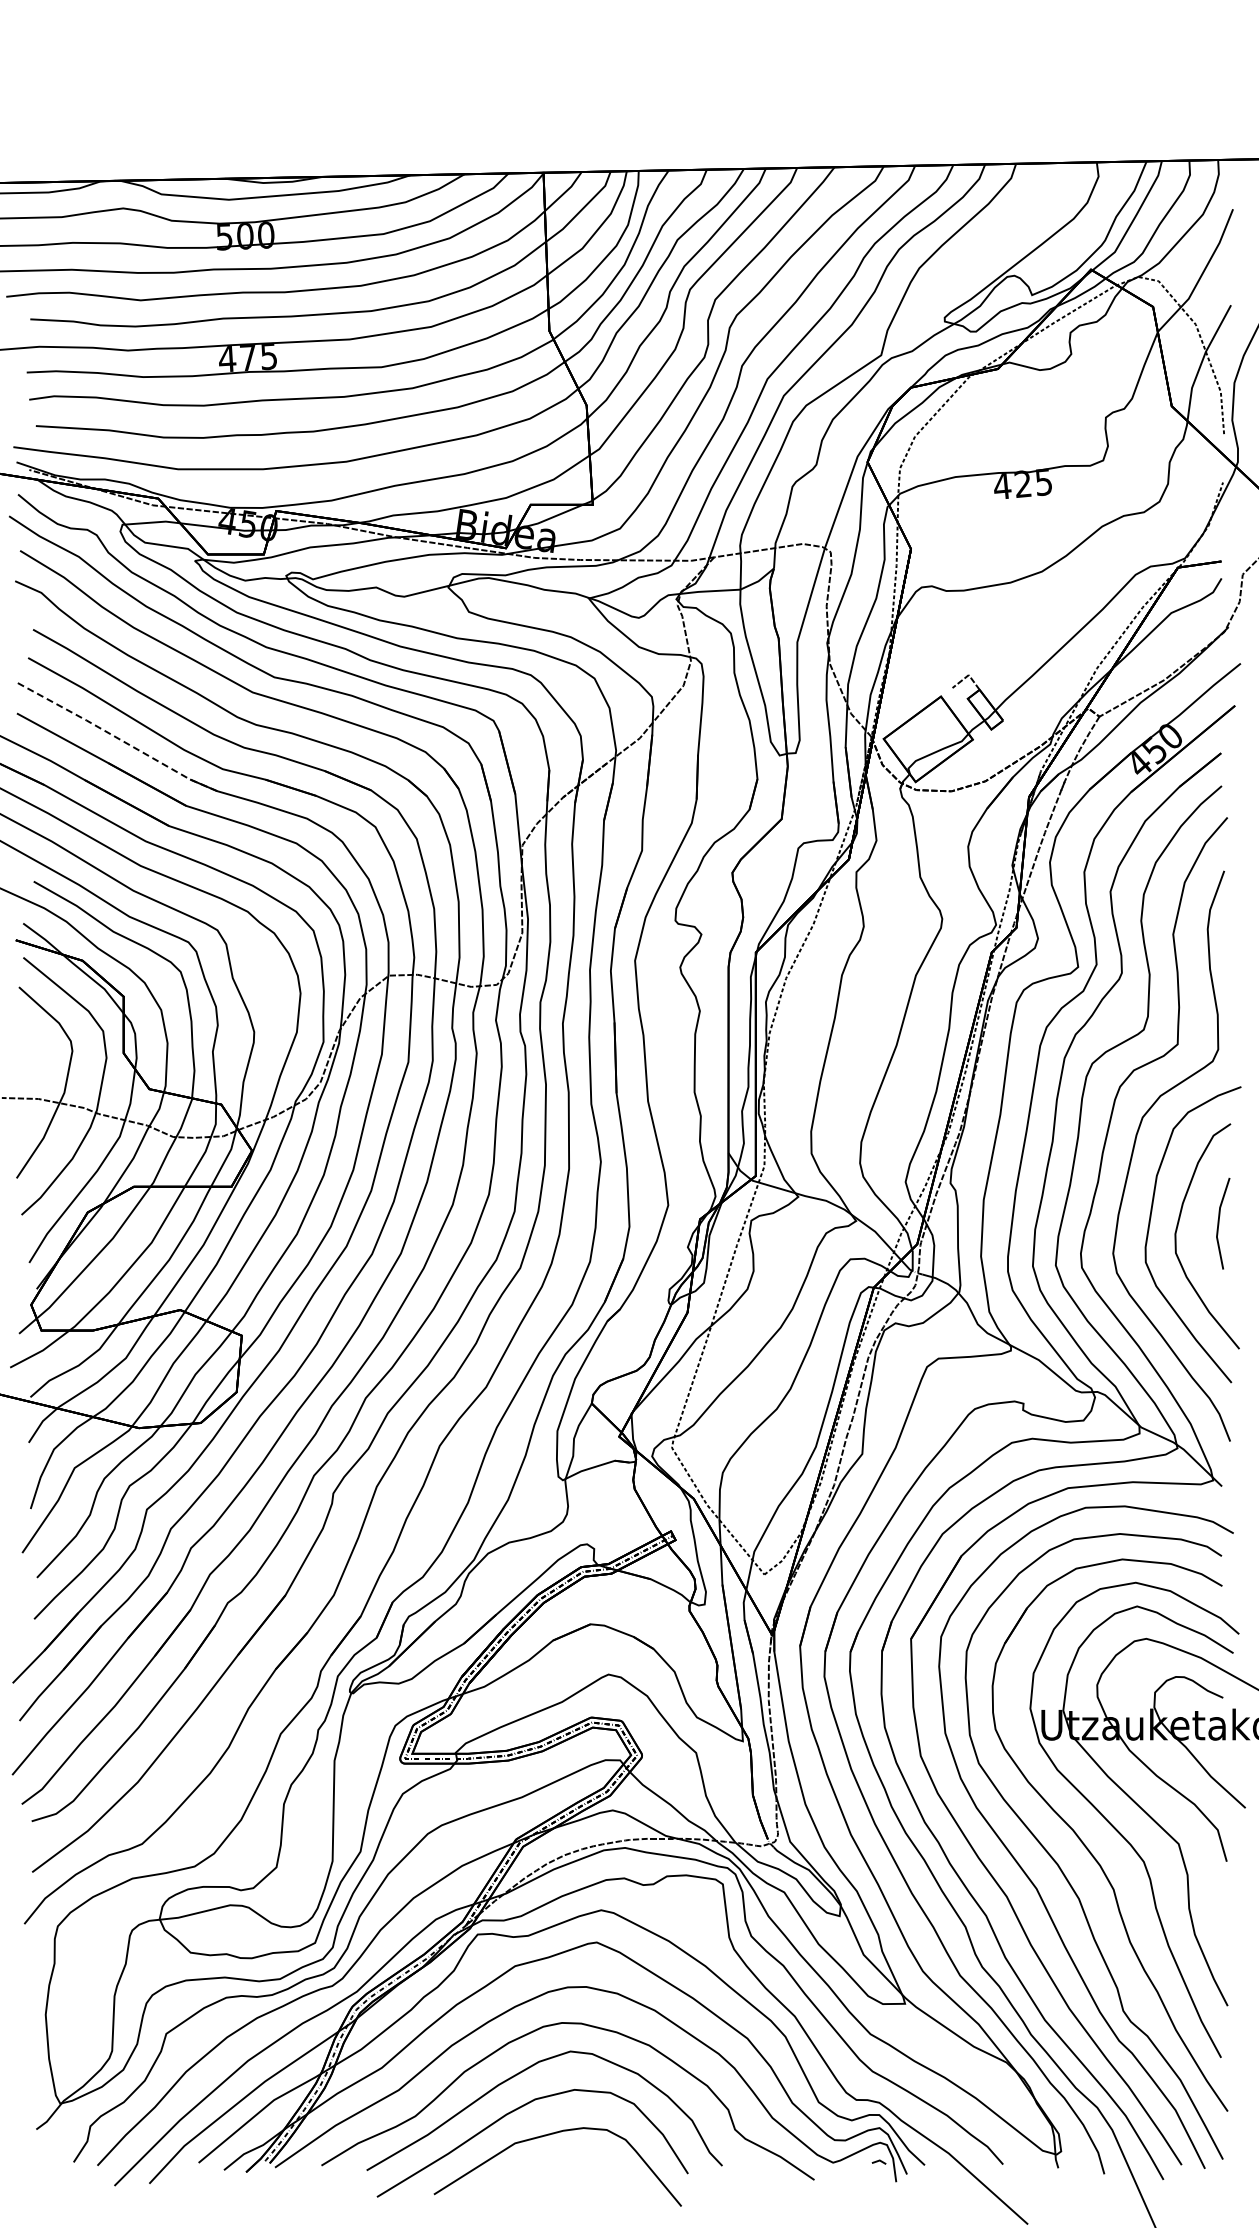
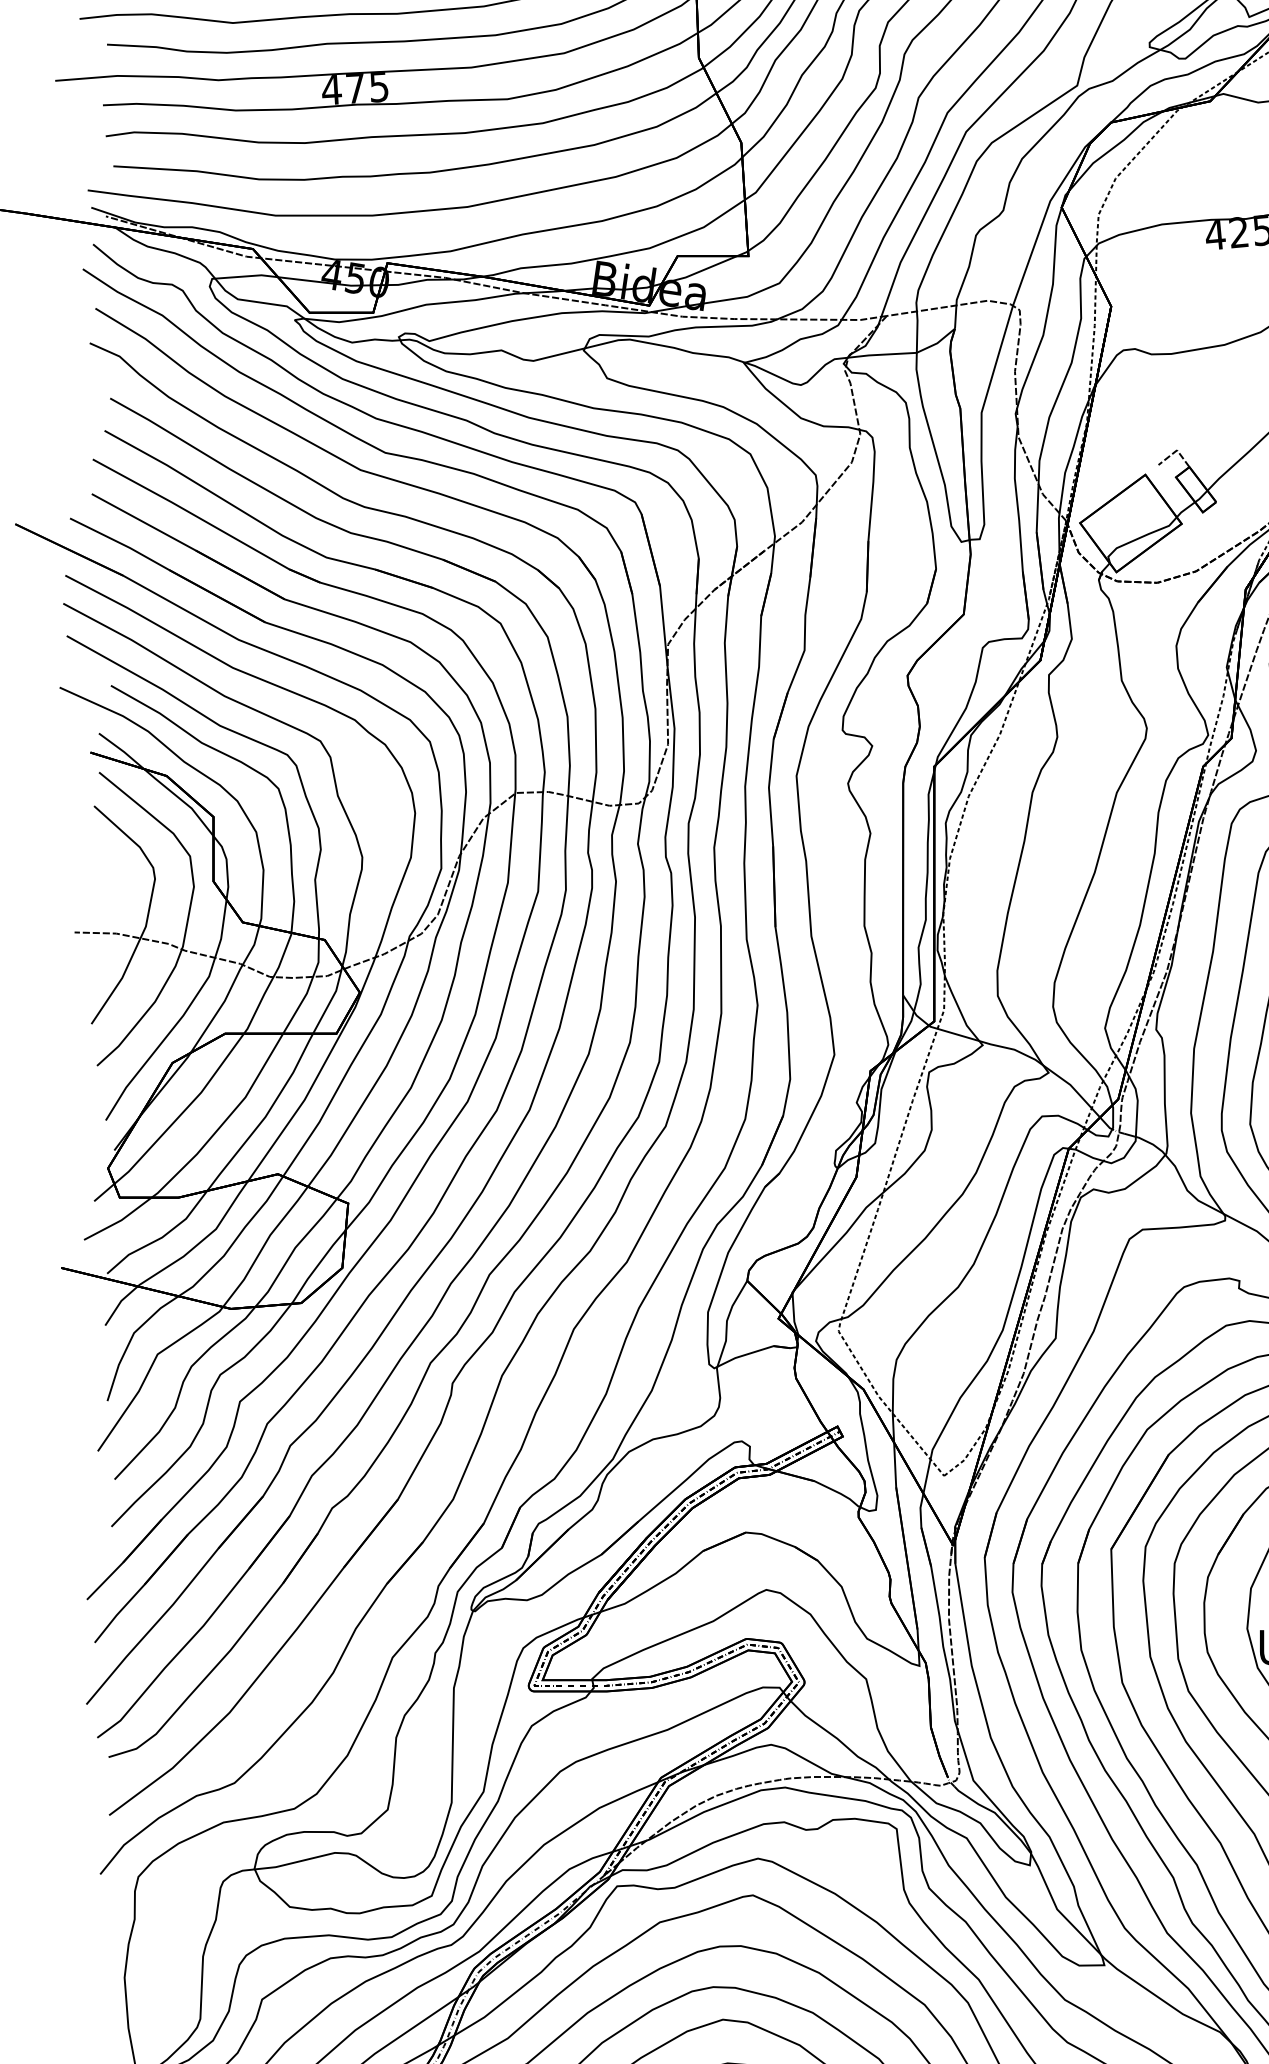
line: (117, 737) -> (206, 521), dashed -> solid

